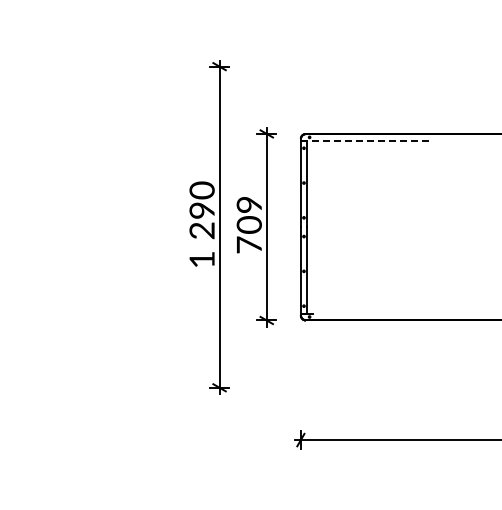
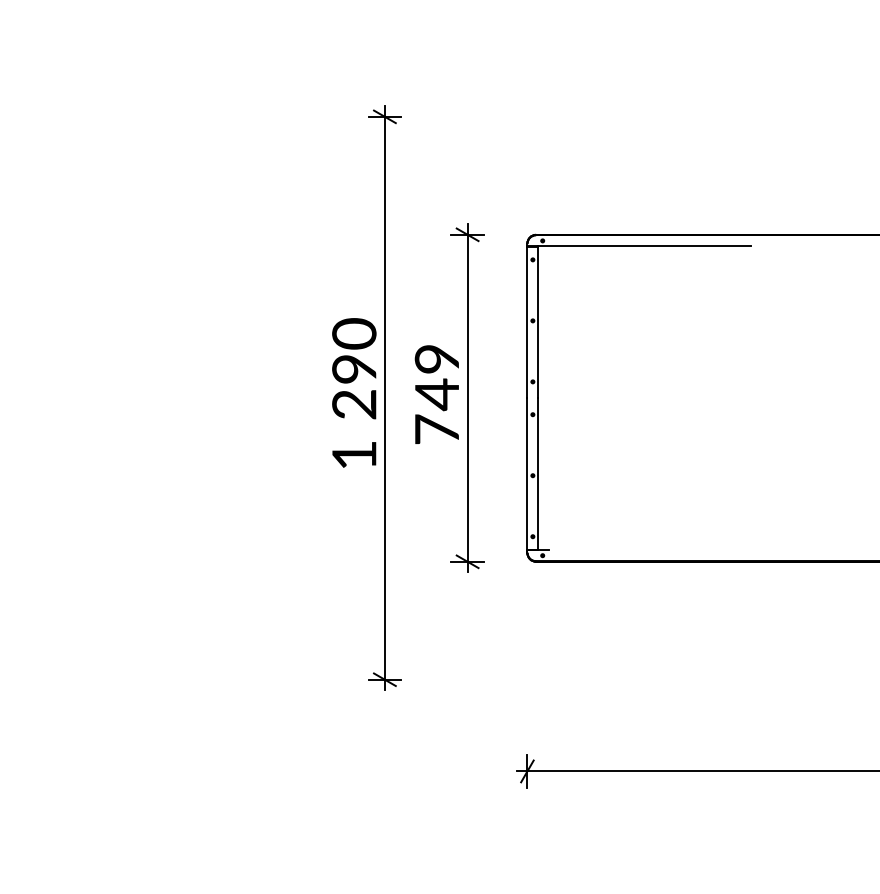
line: (364, 140) -> (638, 246), dashed -> solid
text: (248, 224) -> (435, 393), 709 -> 749

